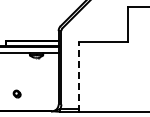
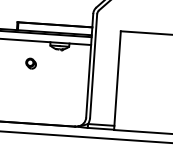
line: (78, 76) -> (116, 80), dashed -> solid
part: (16, 93) -> (30, 62), moved

